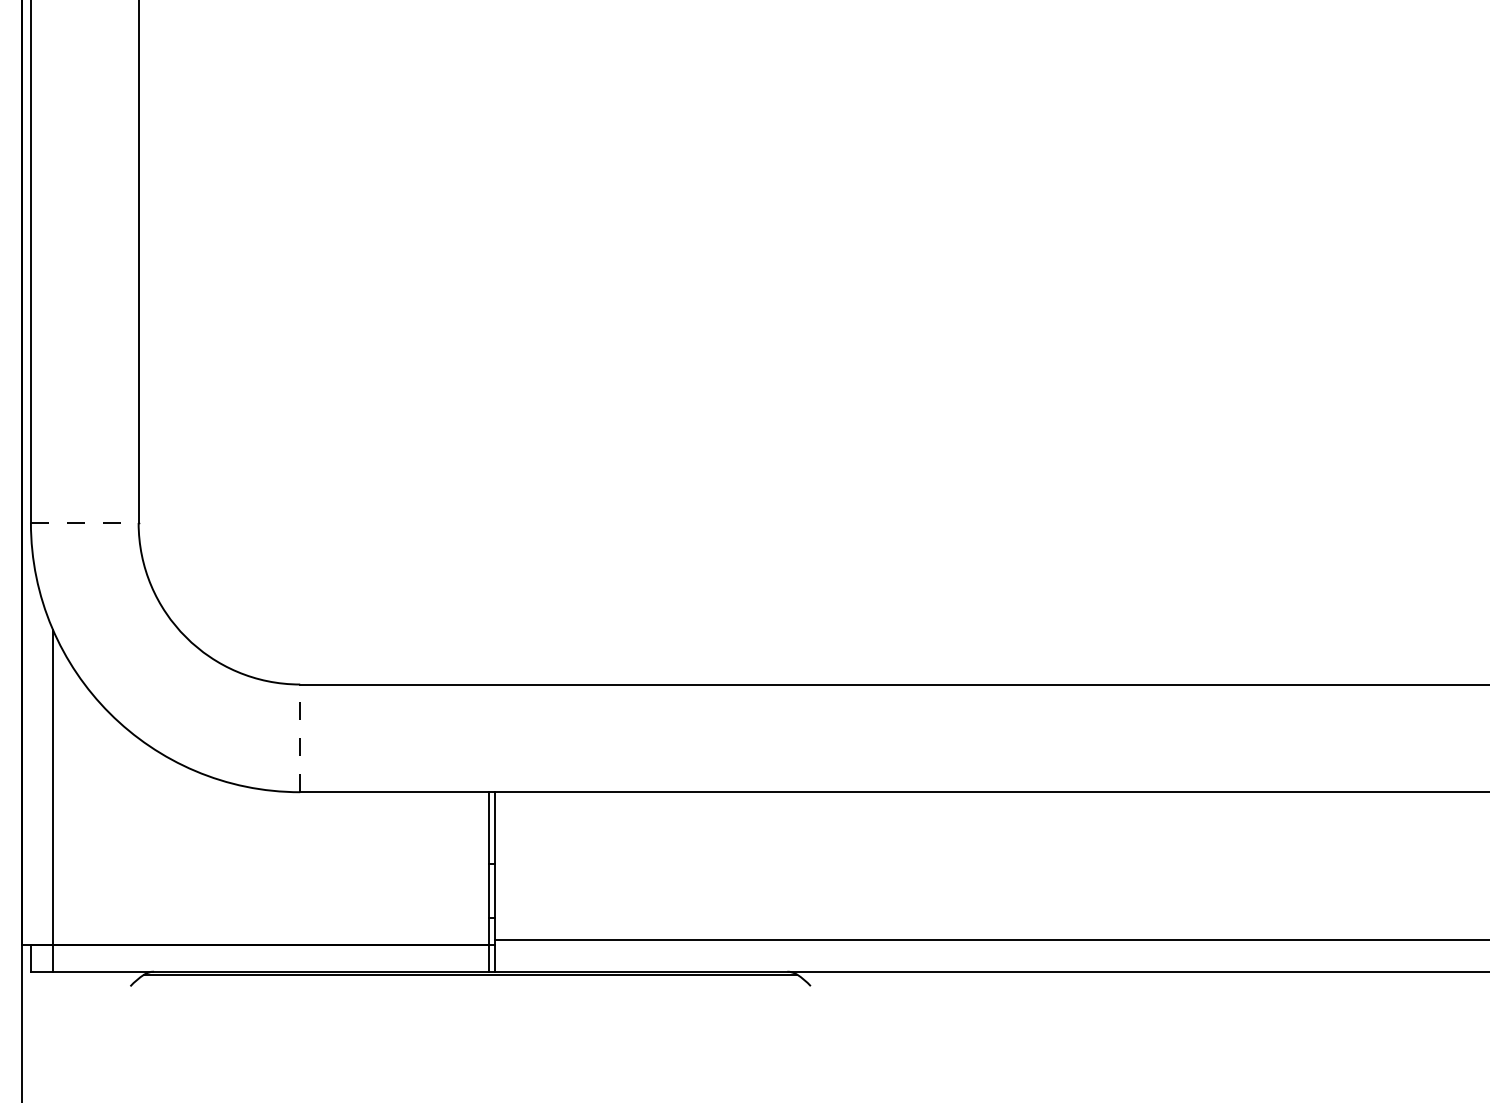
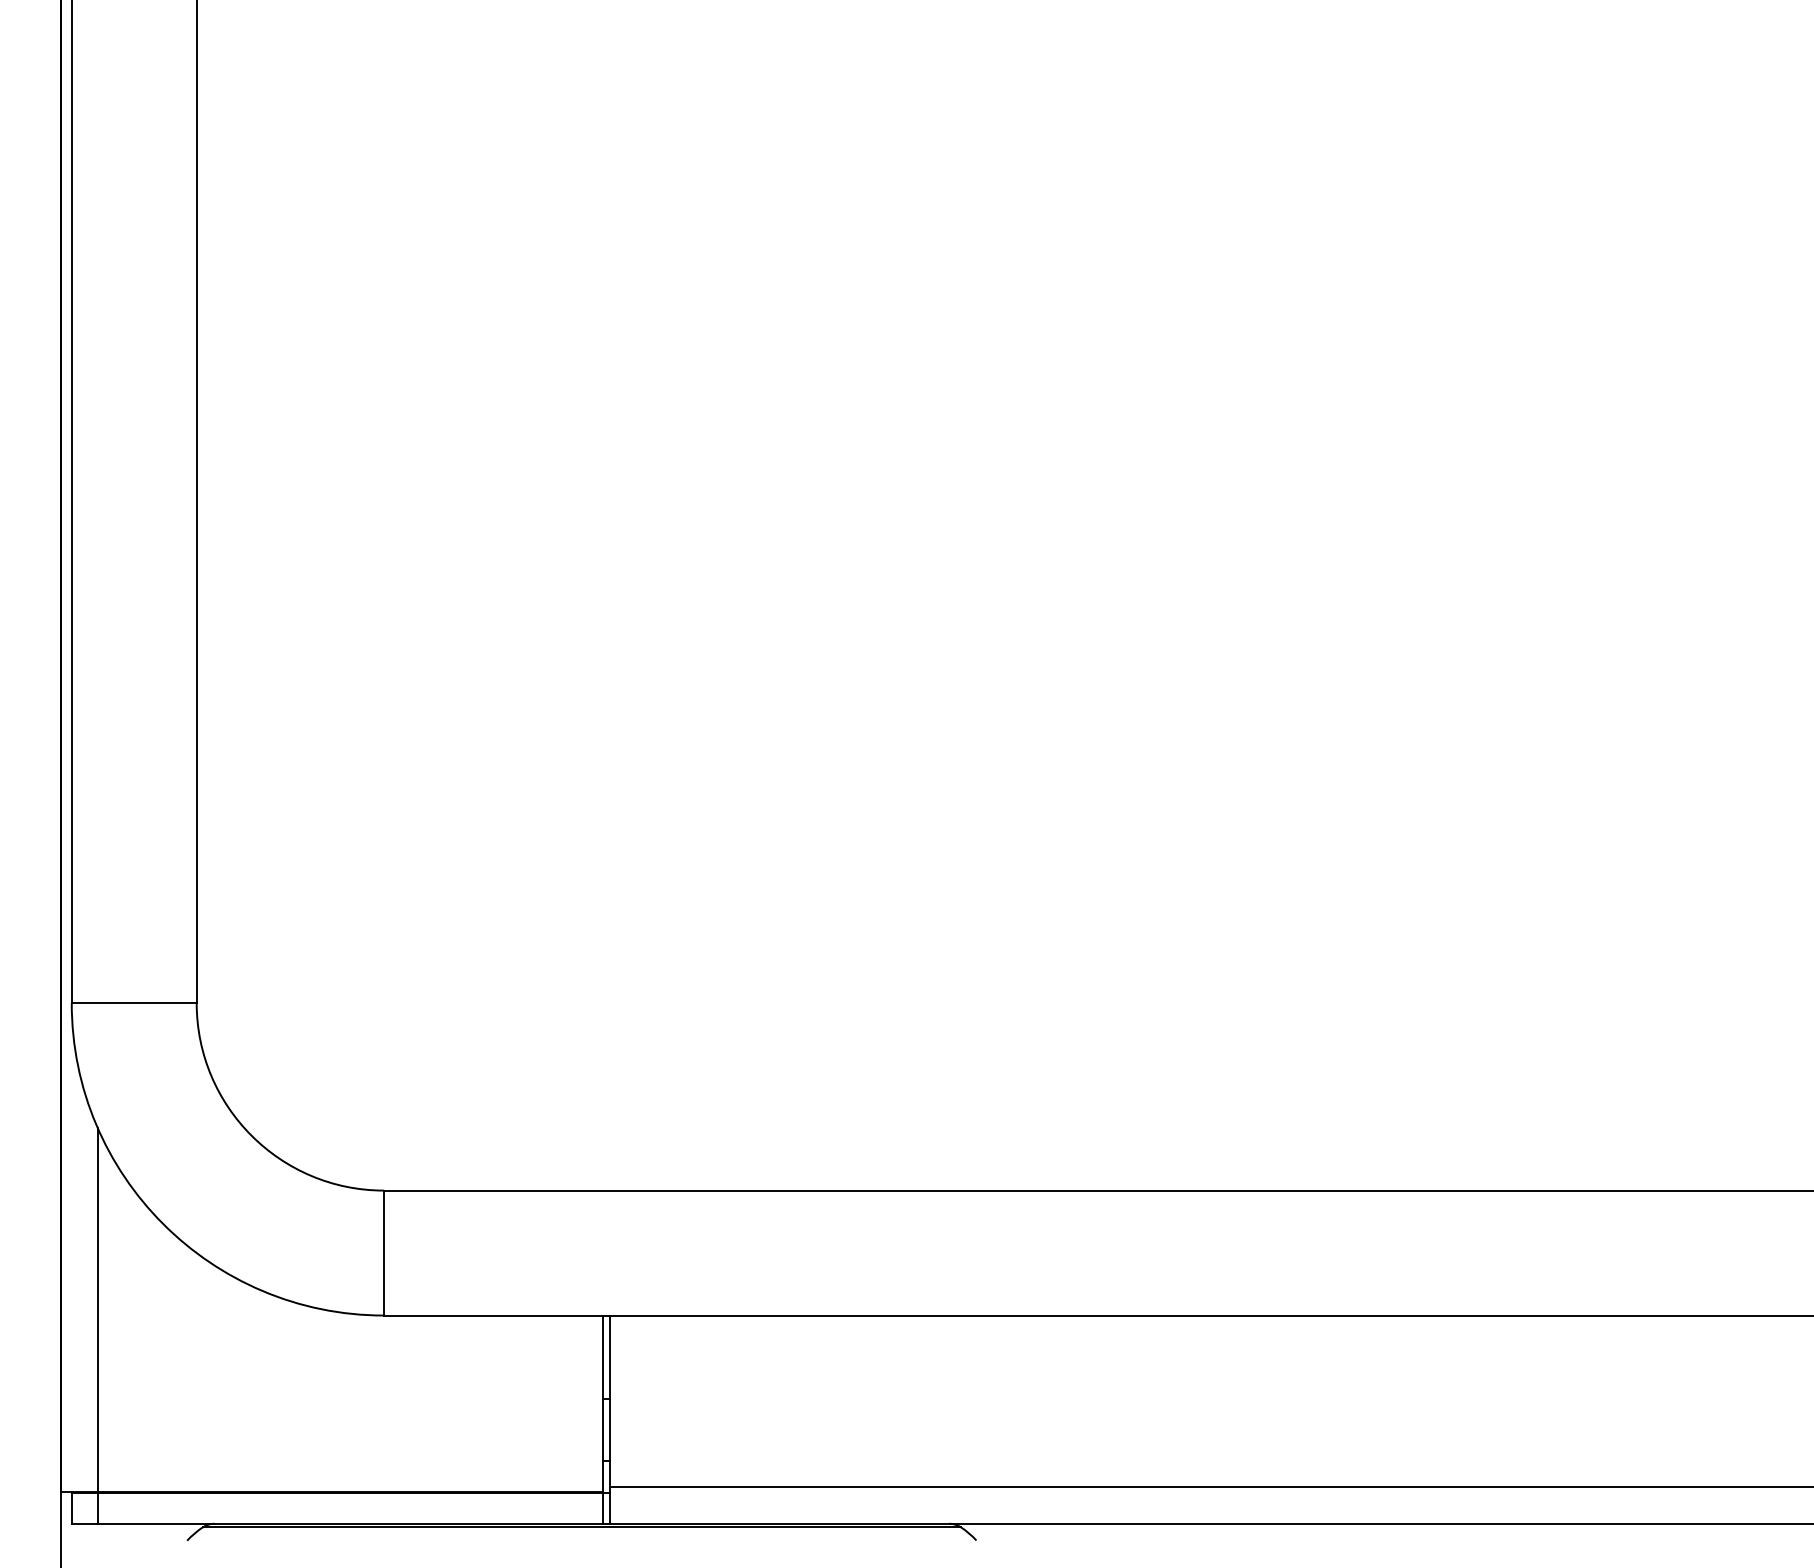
line: (85, 523) -> (134, 1003), dashed -> solid
line: (300, 737) -> (384, 1252), dashed -> solid

